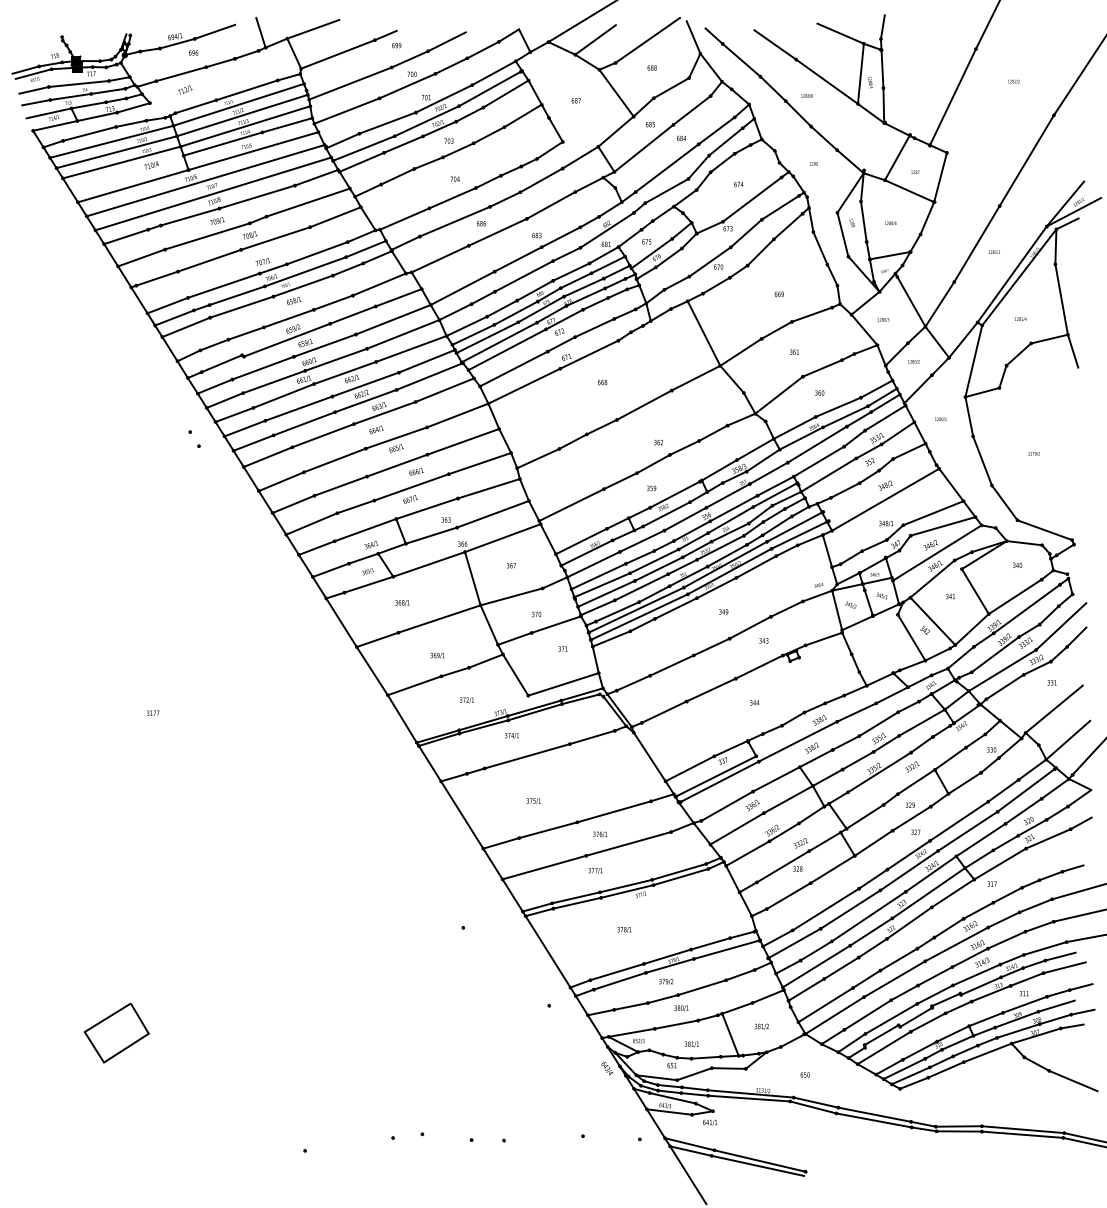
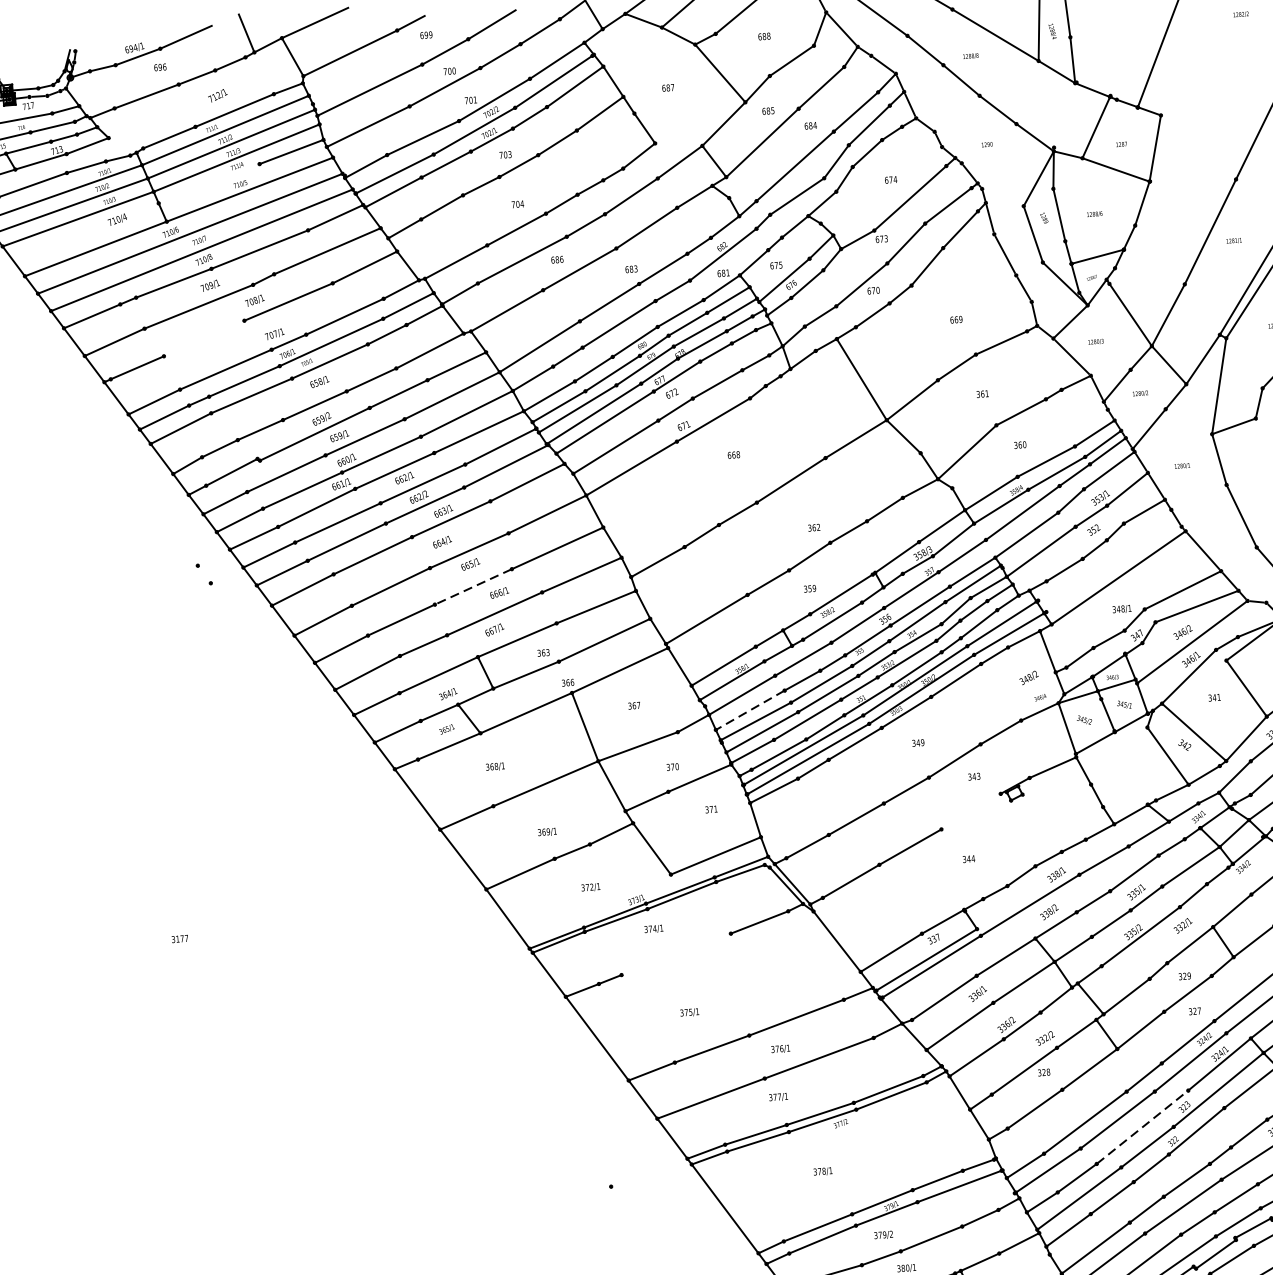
text: (184, 89) -> (216, 95), moved
line: (222, 143) -> (208, 183), removed
line: (209, 260) -> (204, 338), removed
line: (397, 465) -> (473, 586), solid -> dashed
text: (885, 485) -> (1028, 677), moved
line: (598, 576) -> (749, 710), solid -> dashed
line: (758, 666) -> (970, 810), removed
line: (526, 756) -> (675, 954), removed
line: (869, 916) -> (1143, 1127), solid -> dashed

